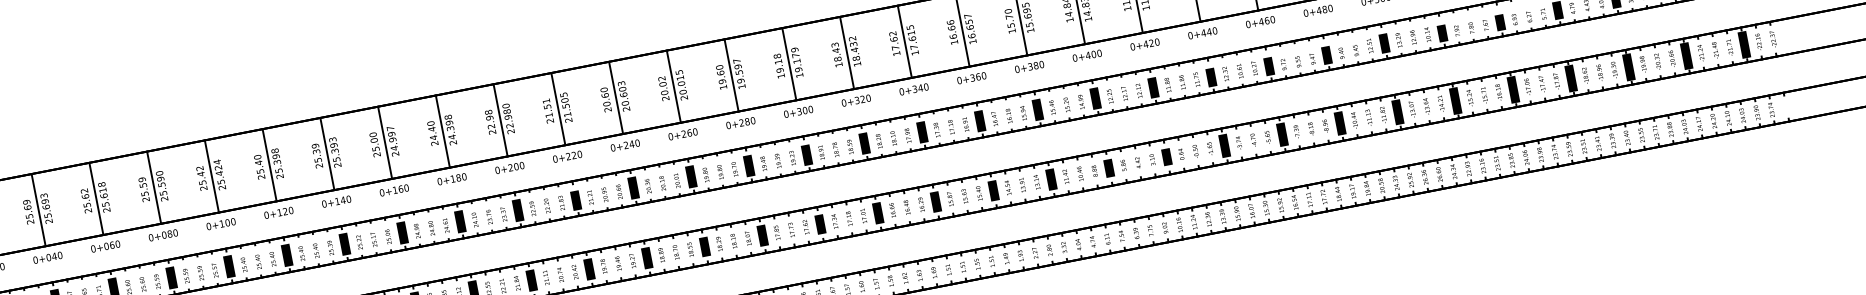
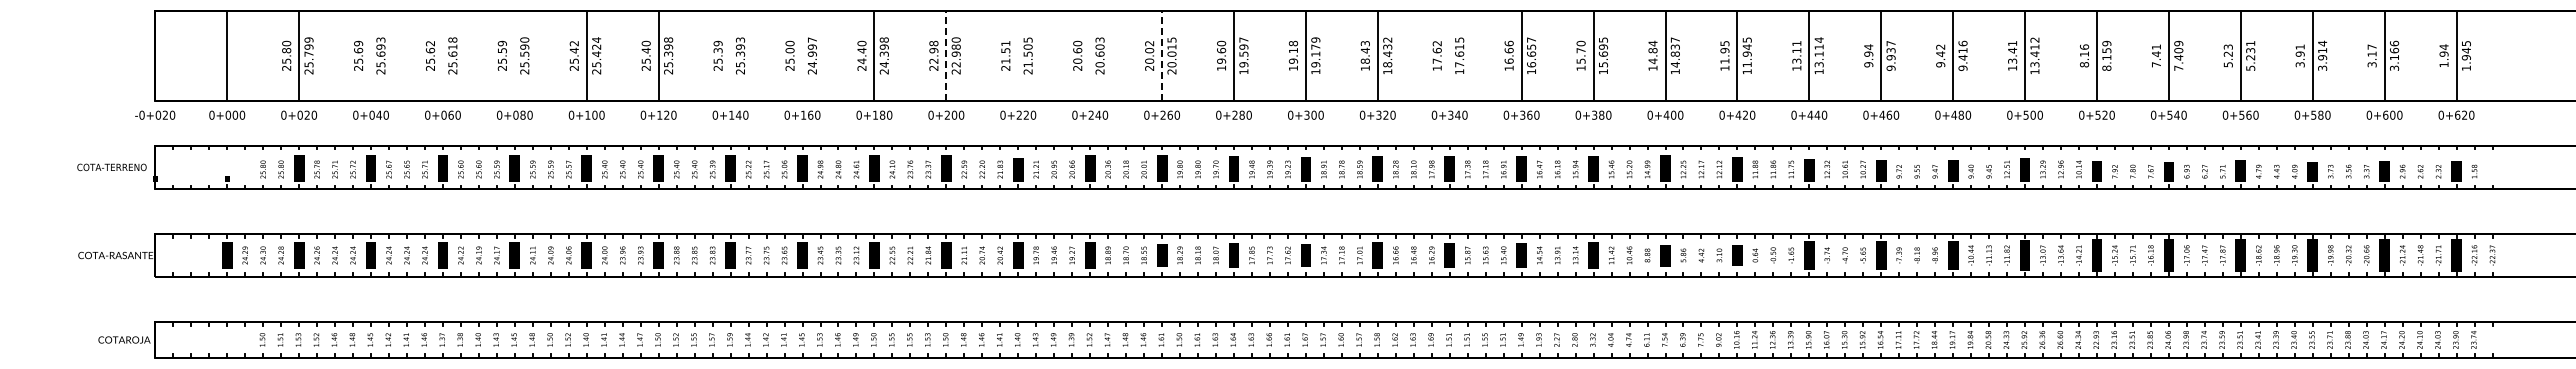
line: (904, 41) -> (1449, 55), removed
line: (674, 86) -> (1162, 55), solid -> dashed
line: (616, 97) -> (1090, 55), removed
line: (558, 108) -> (1018, 55), removed
line: (500, 119) -> (946, 55), solid -> dashed
line: (385, 142) -> (802, 55), removed
line: (327, 153) -> (730, 55), removed
line: (153, 187) -> (514, 55), removed
line: (95, 198) -> (442, 55), removed
line: (38, 209) -> (371, 55), removed

